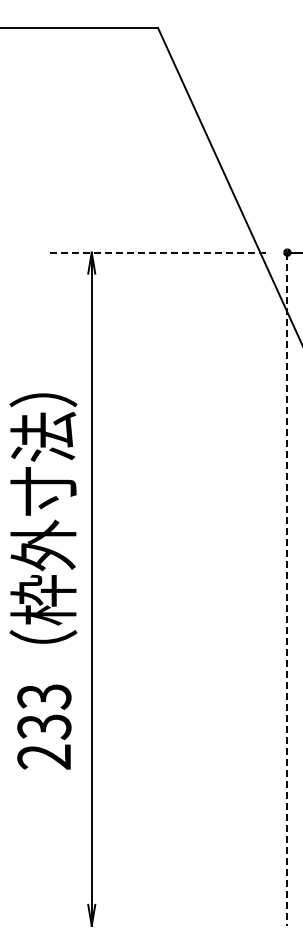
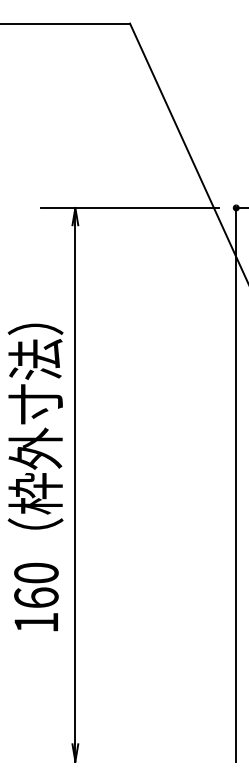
line: (157, 252) -> (129, 207), dashed -> solid
line: (287, 589) -> (236, 484), dashed -> solid
text: (44, 726) -> (36, 597), 233 -> 160

